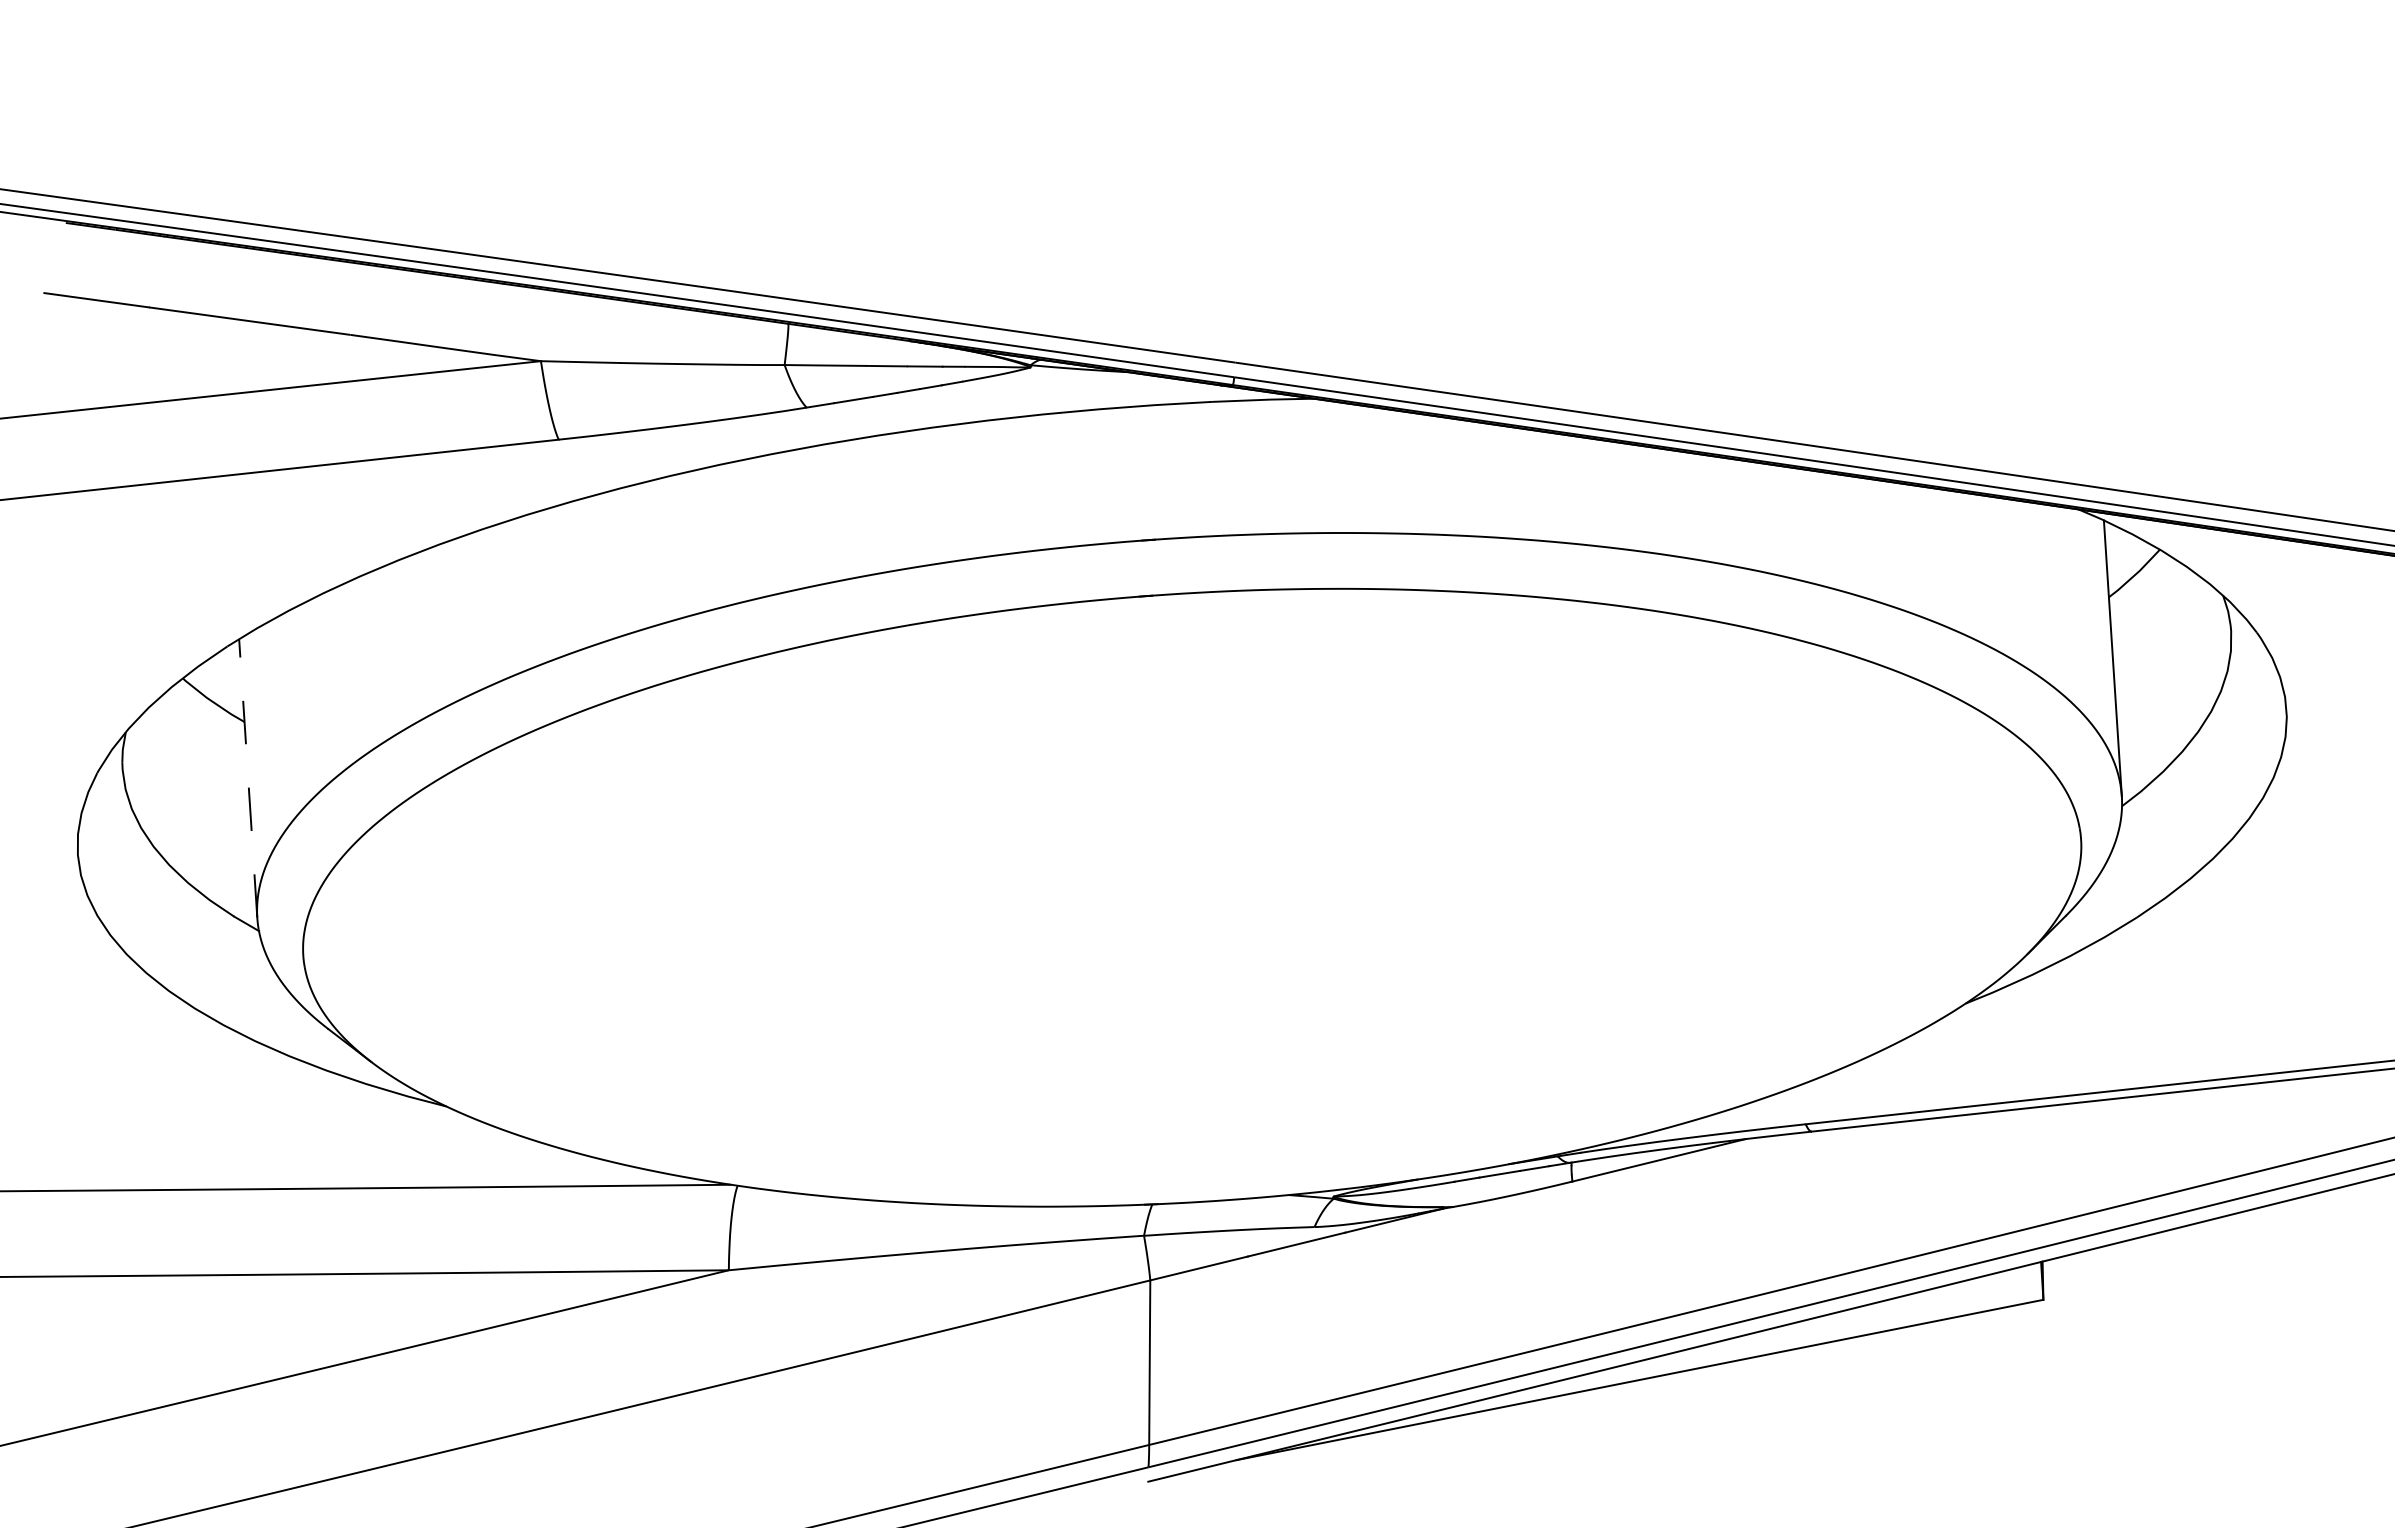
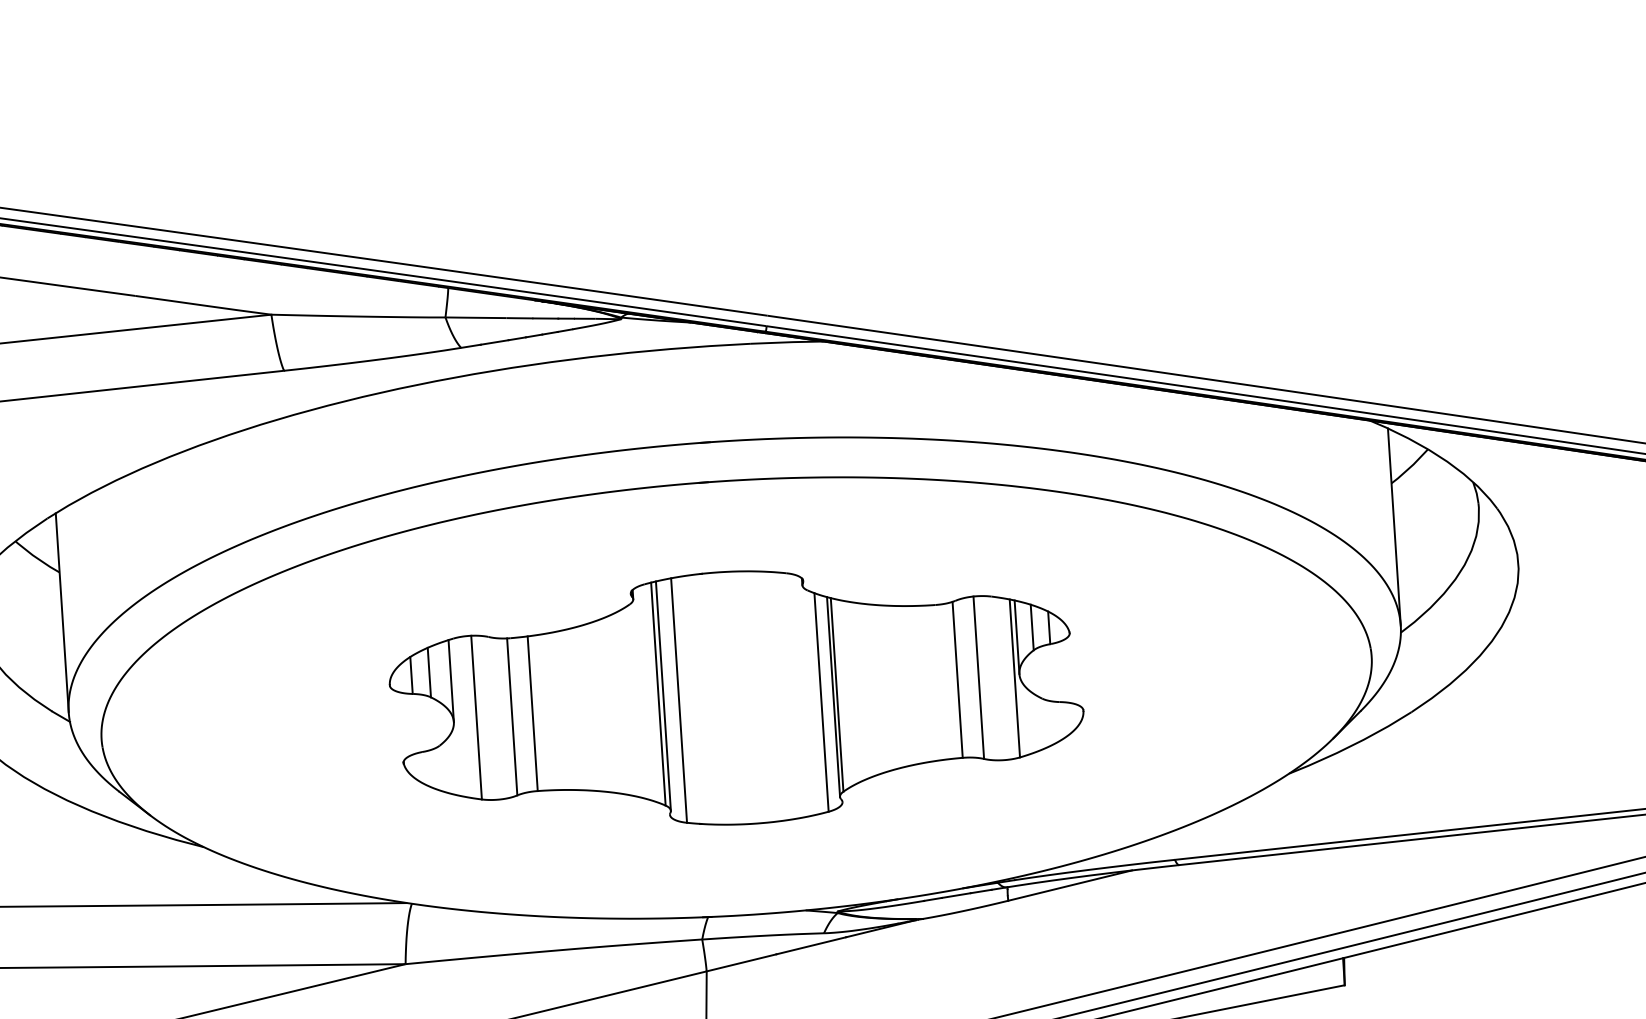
line: (248, 777) -> (62, 612), dashed -> solid
part: (1191, 897) -> (736, 697), added

